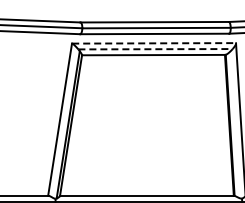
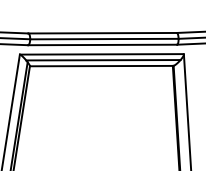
line: (153, 43) -> (101, 54), dashed -> solid
line: (156, 49) -> (104, 60), dashed -> solid

